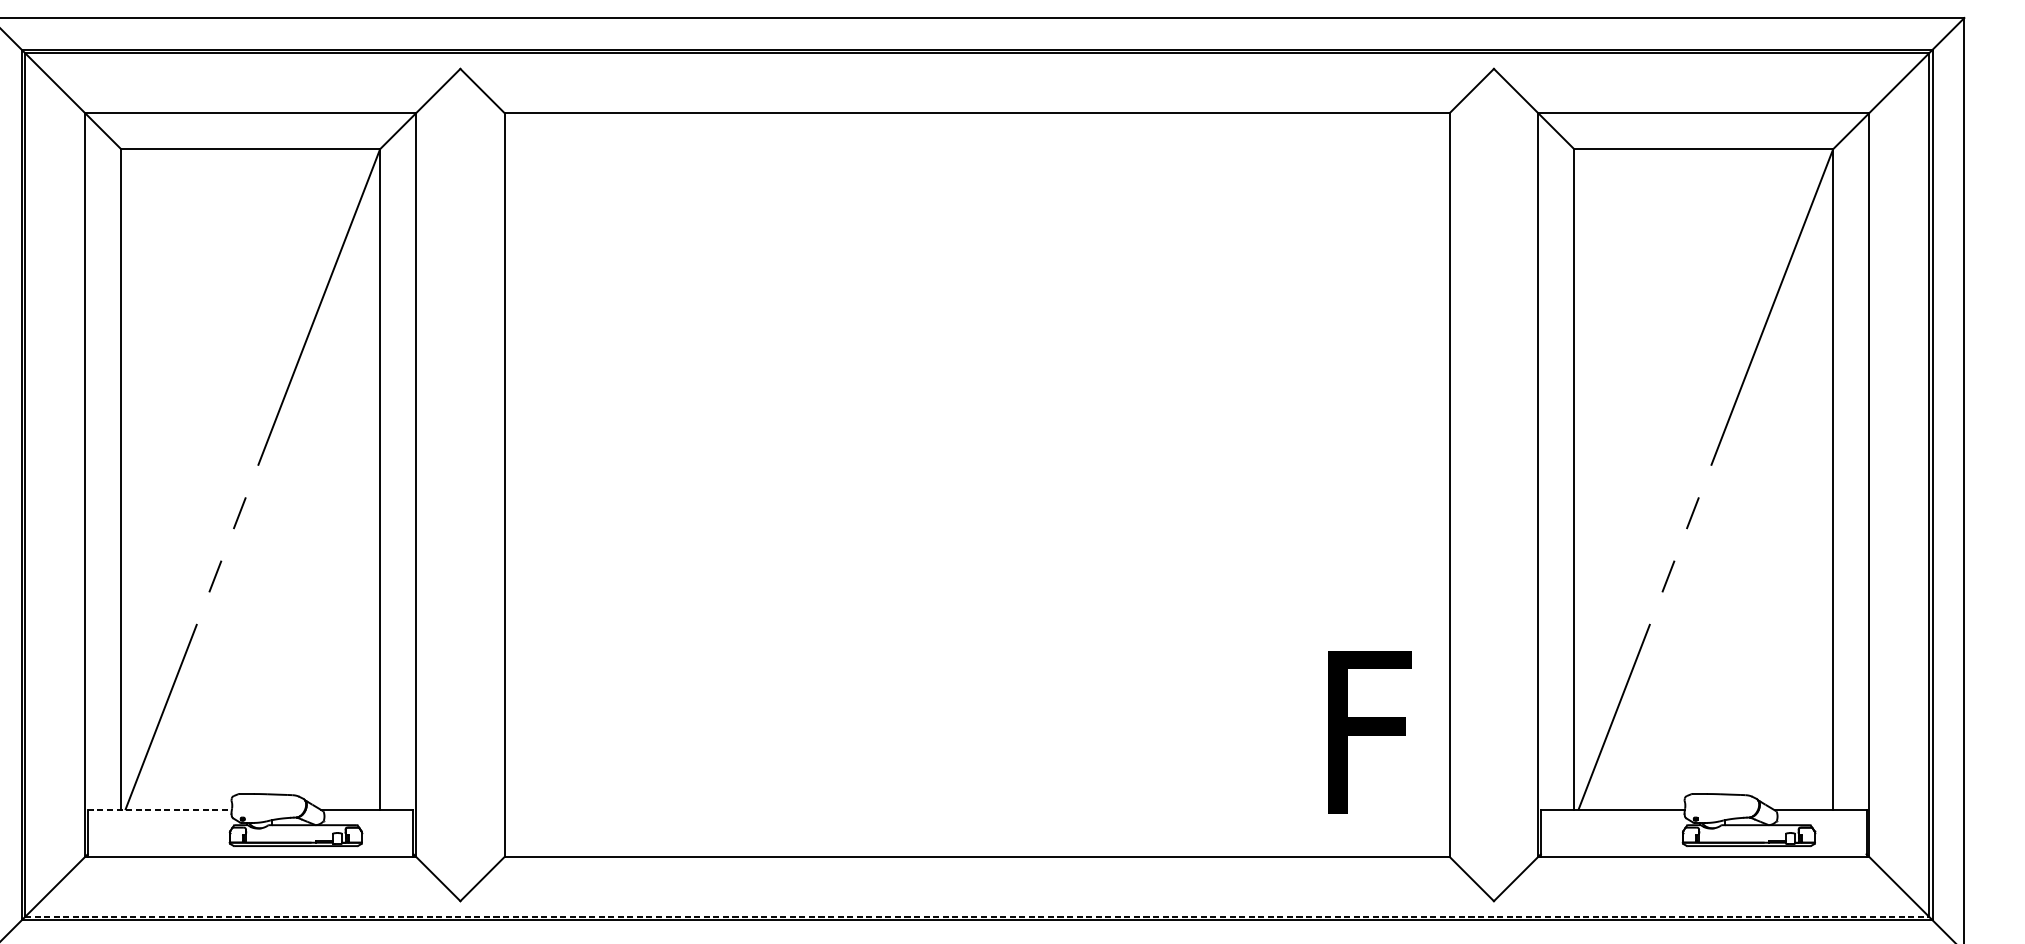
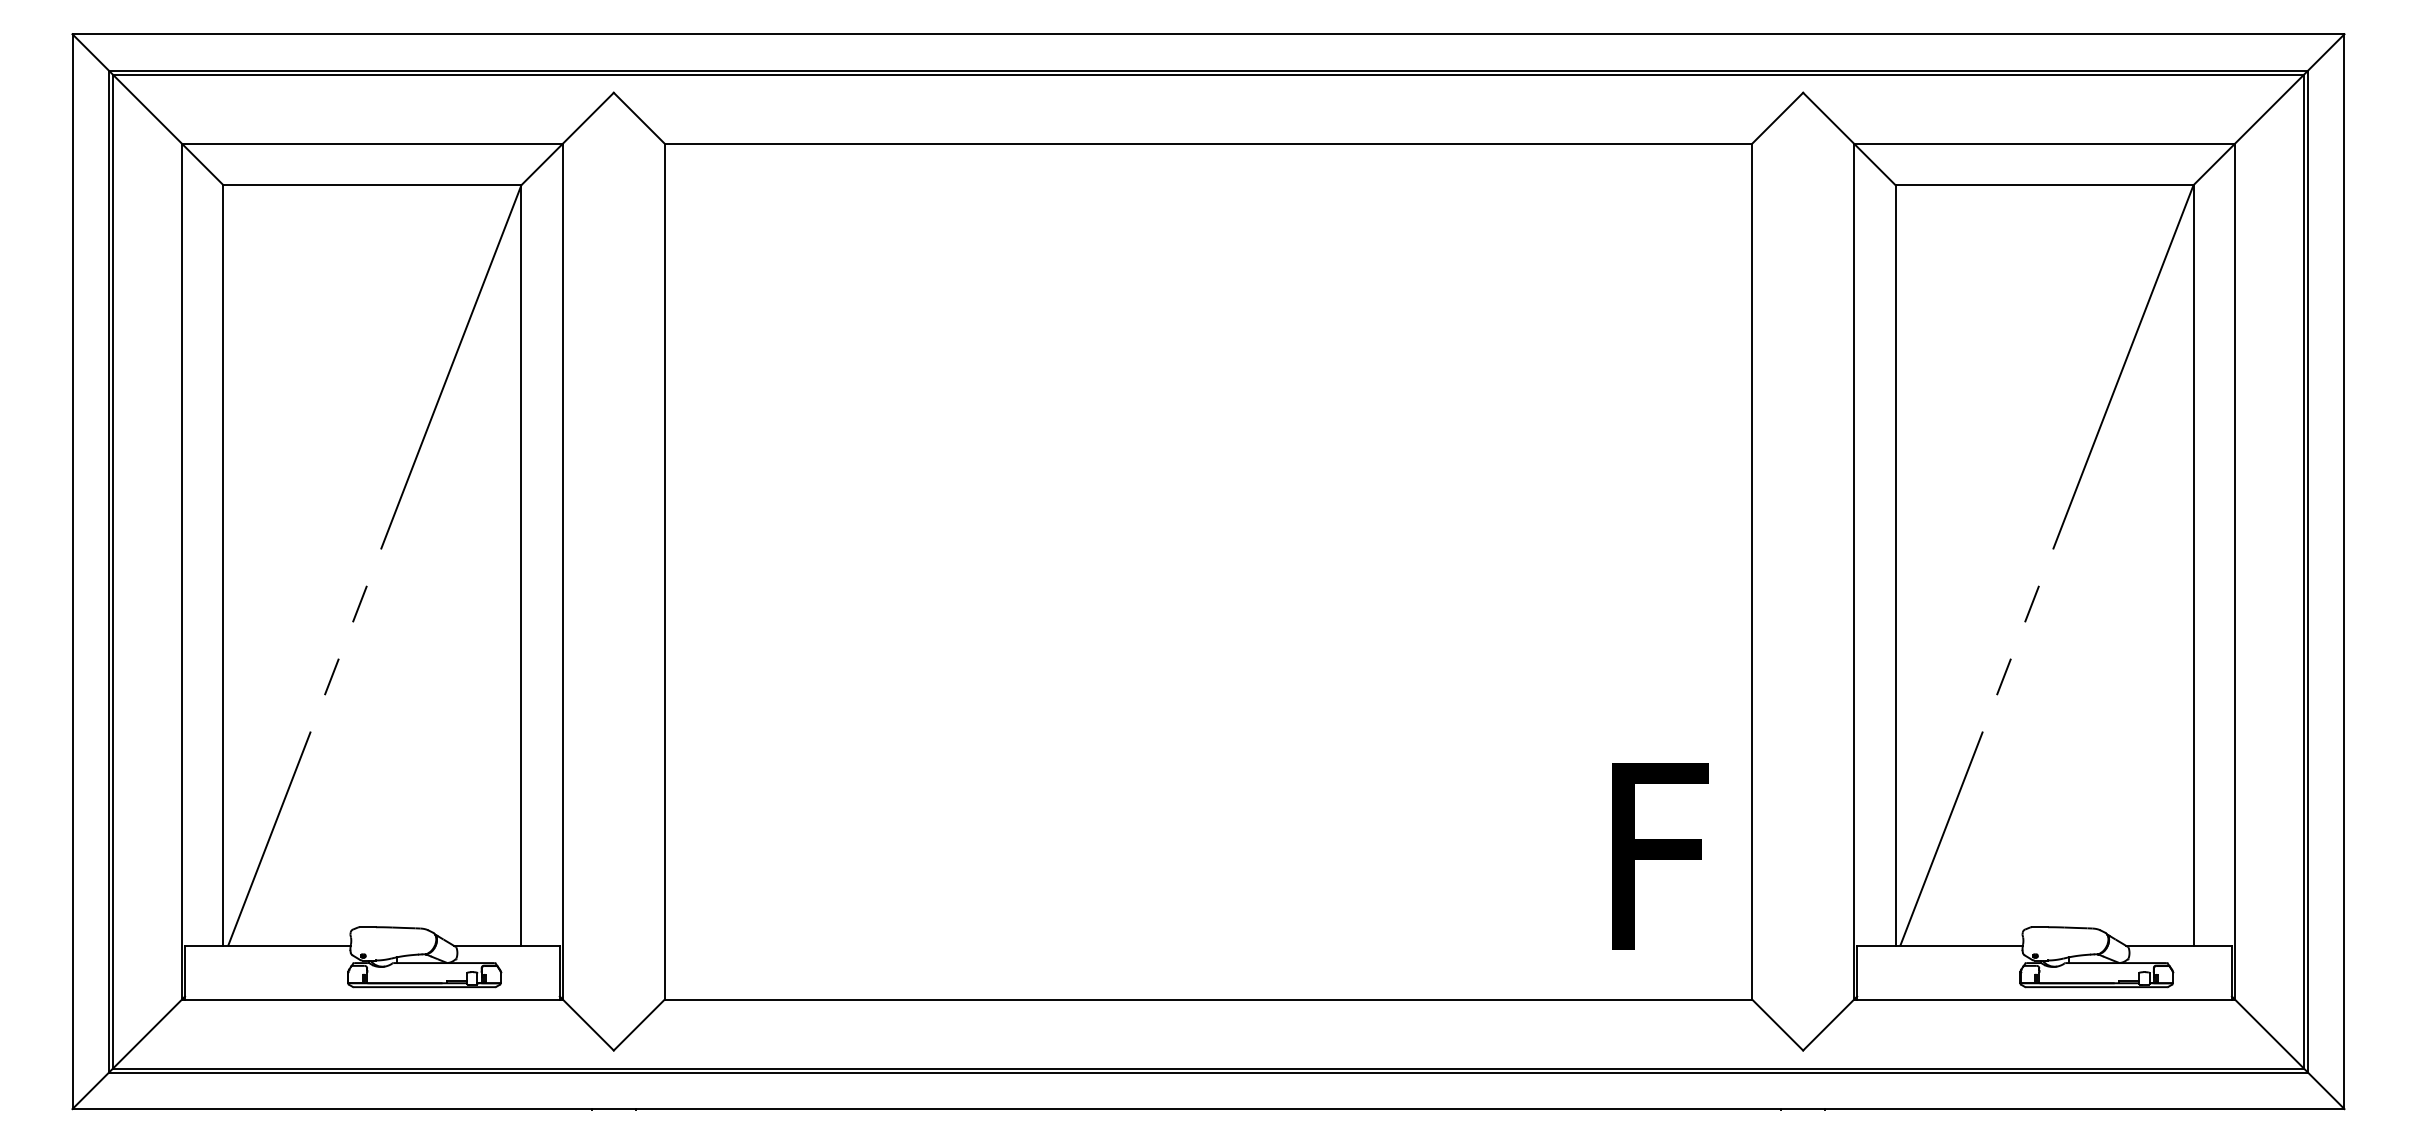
line: (159, 809) -> (267, 945), dashed -> solid
line: (977, 916) -> (1208, 1068), dashed -> solid

